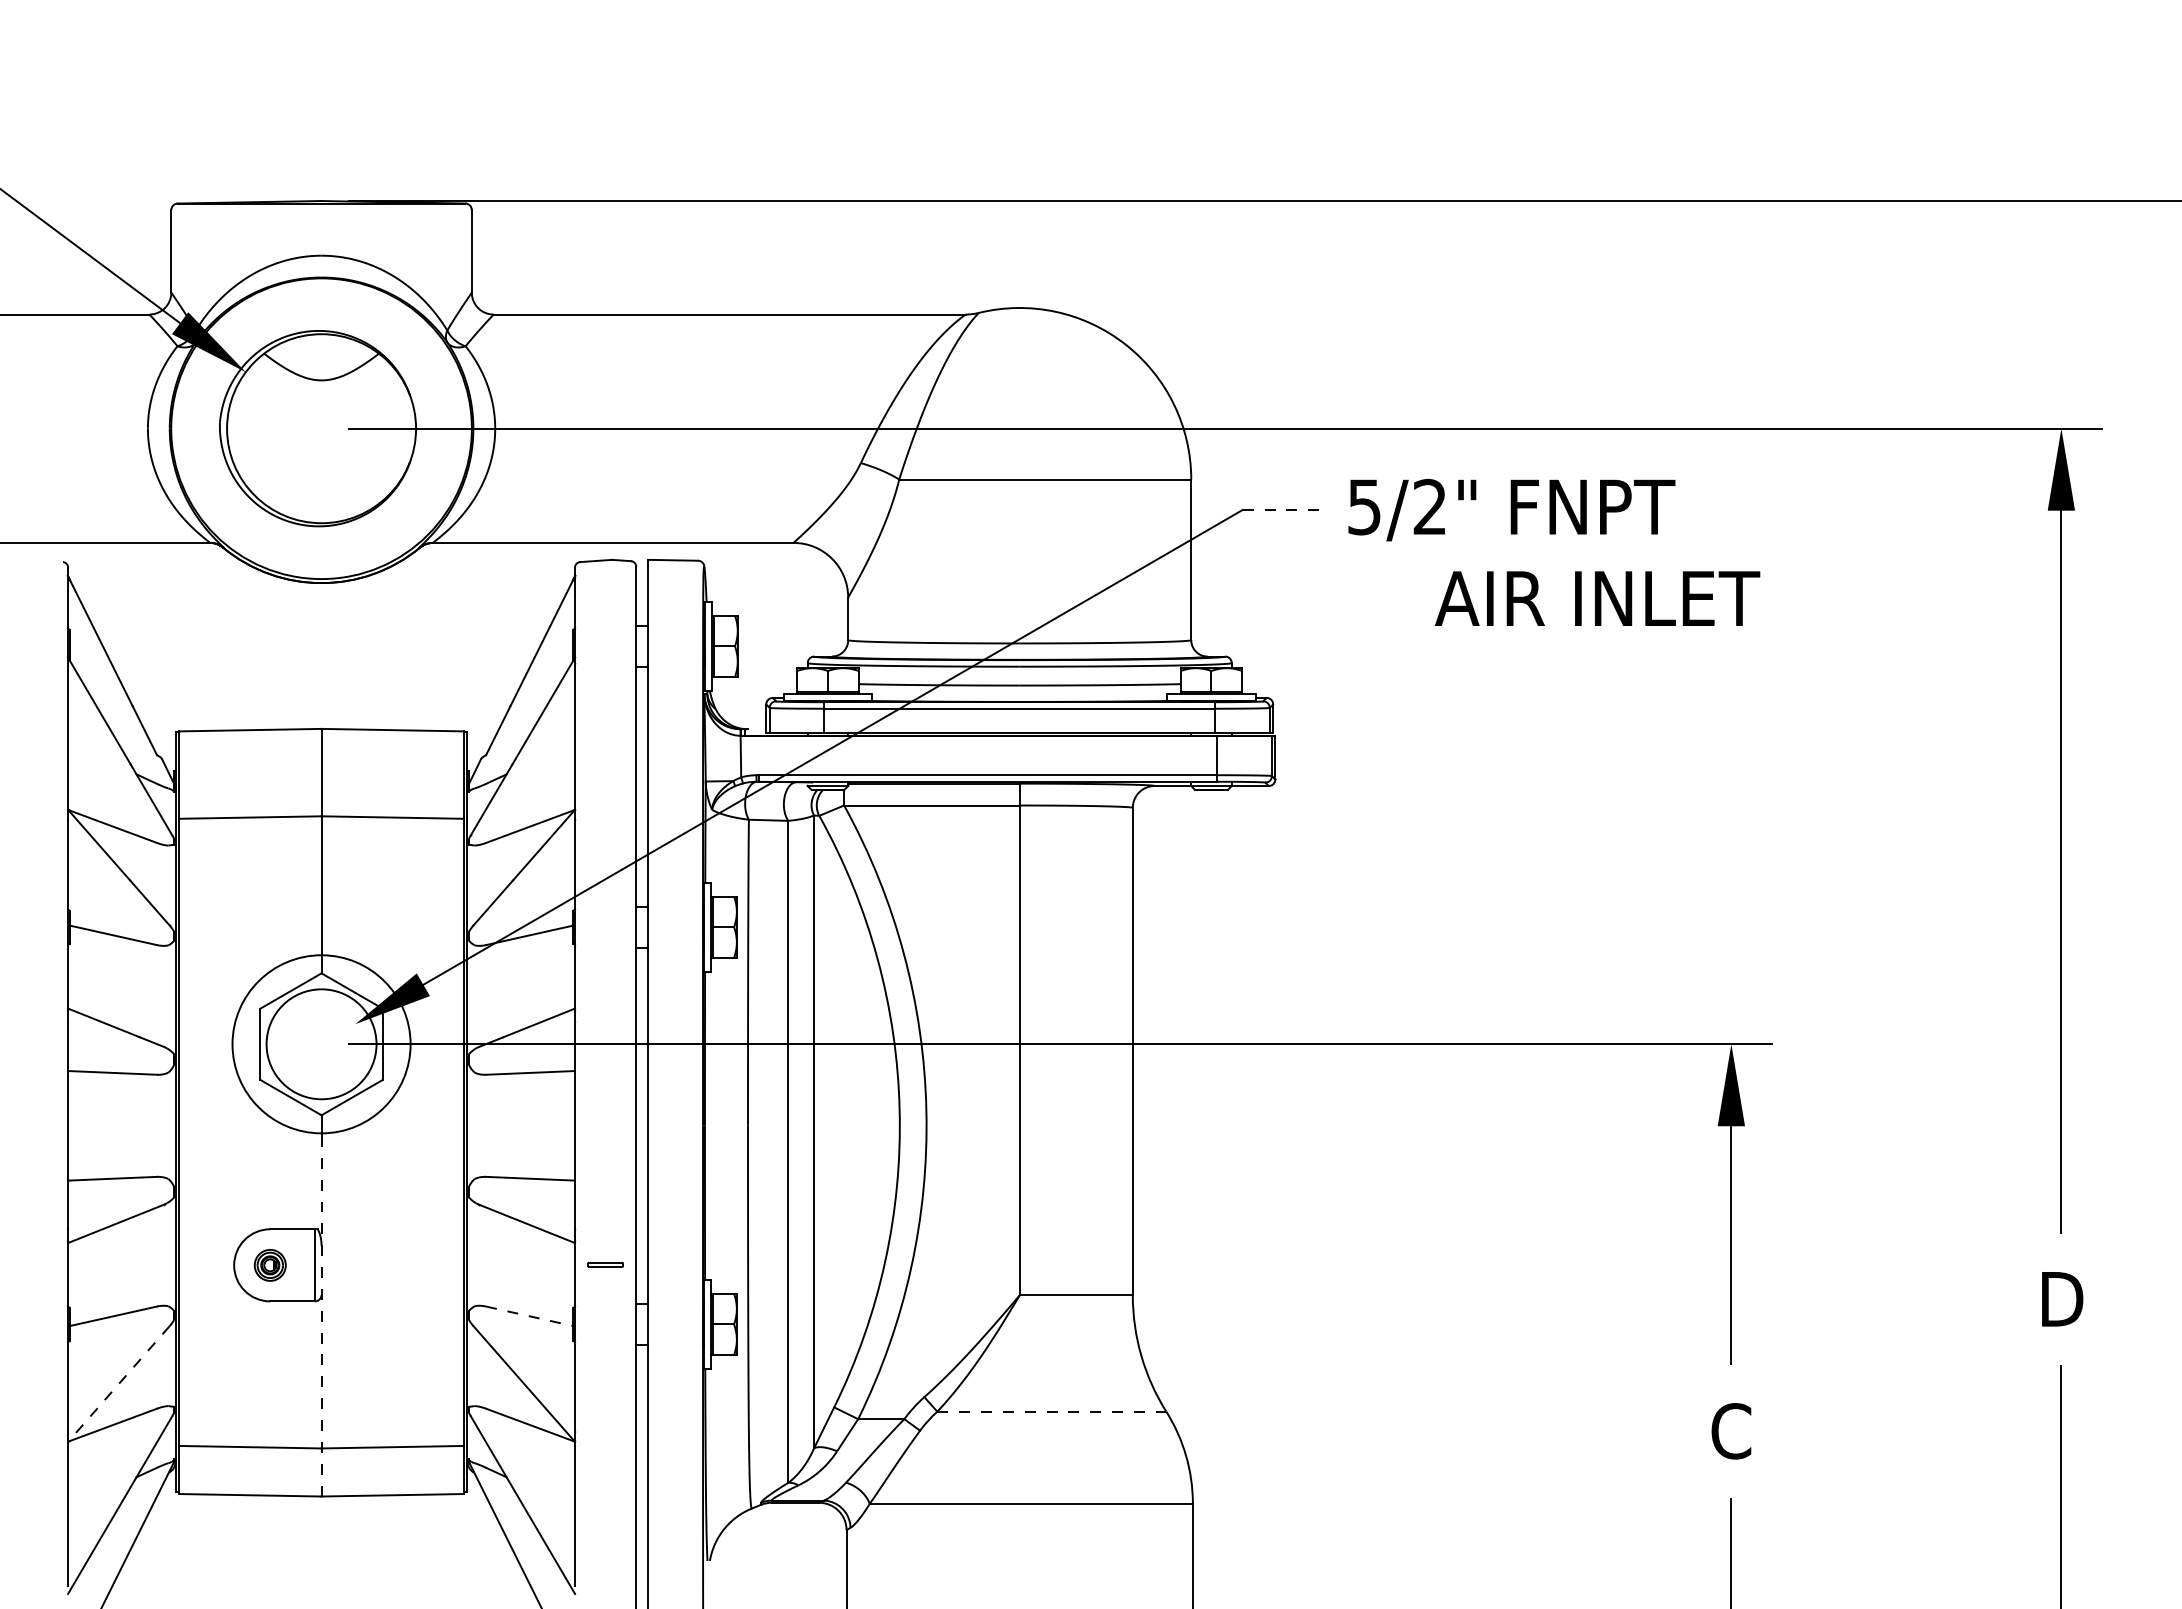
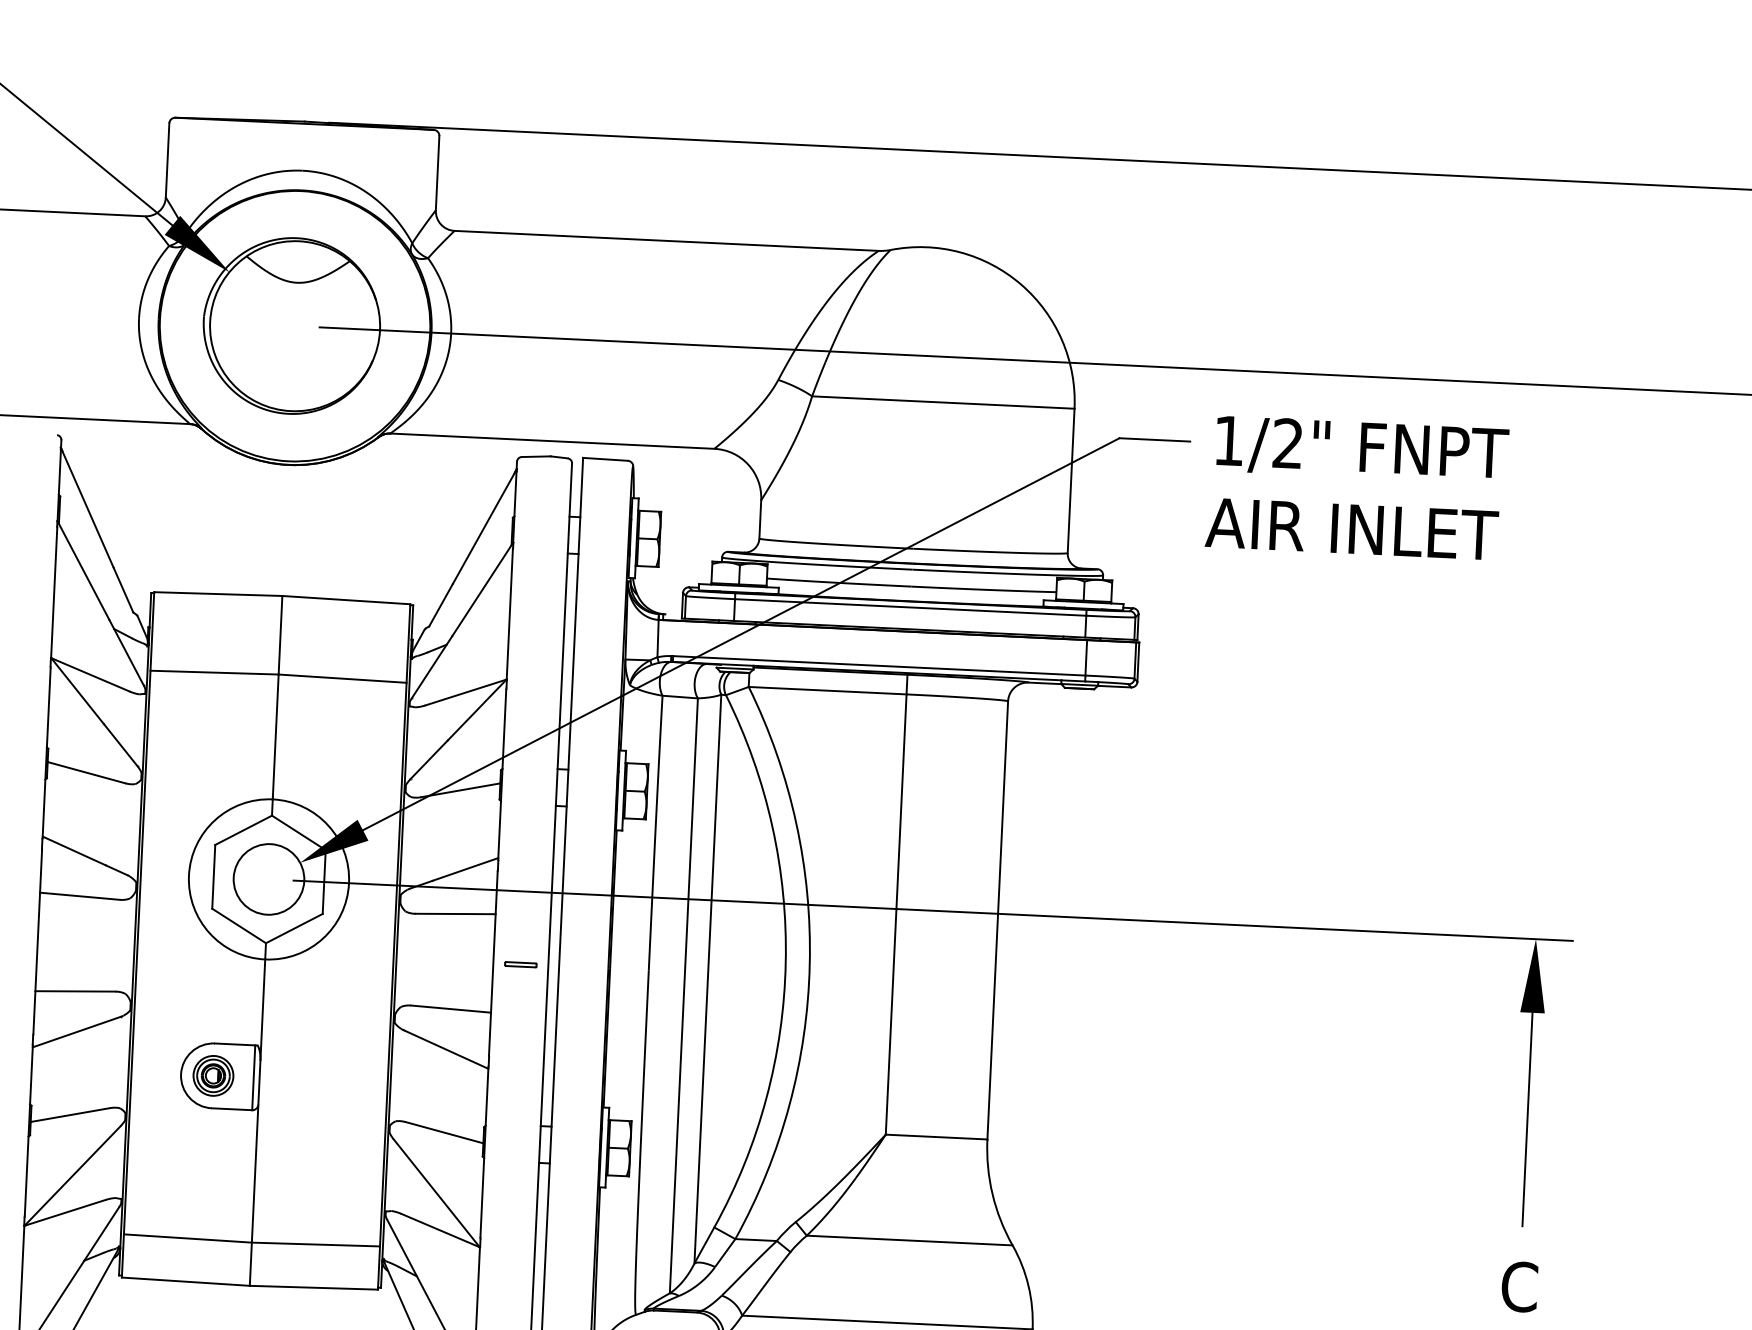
text: (1364, 507) -> (1229, 441), 5/2" -> 1/2"
line: (1282, 509) -> (1155, 439), dashed -> solid
text: (1597, 598) -> (1351, 528), moved
circle: (321, 1044) -> (268, 879), size x0.71
part: (605, 1264) -> (520, 964), moved
part: (270, 1265) -> (213, 1076), size x1.43
line: (529, 1316) -> (444, 1132), dashed -> solid
line: (321, 1317) -> (257, 1124), dashed -> solid
line: (118, 1384) -> (72, 1176), dashed -> solid
line: (1052, 1411) -> (910, 1240), dashed -> solid

